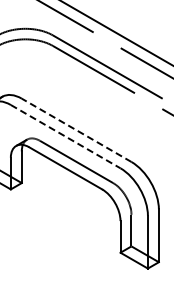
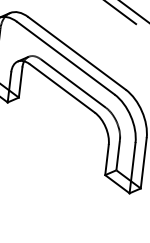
line: (76, 130) -> (76, 53), dashed -> solid
line: (66, 136) -> (66, 58), dashed -> solid

